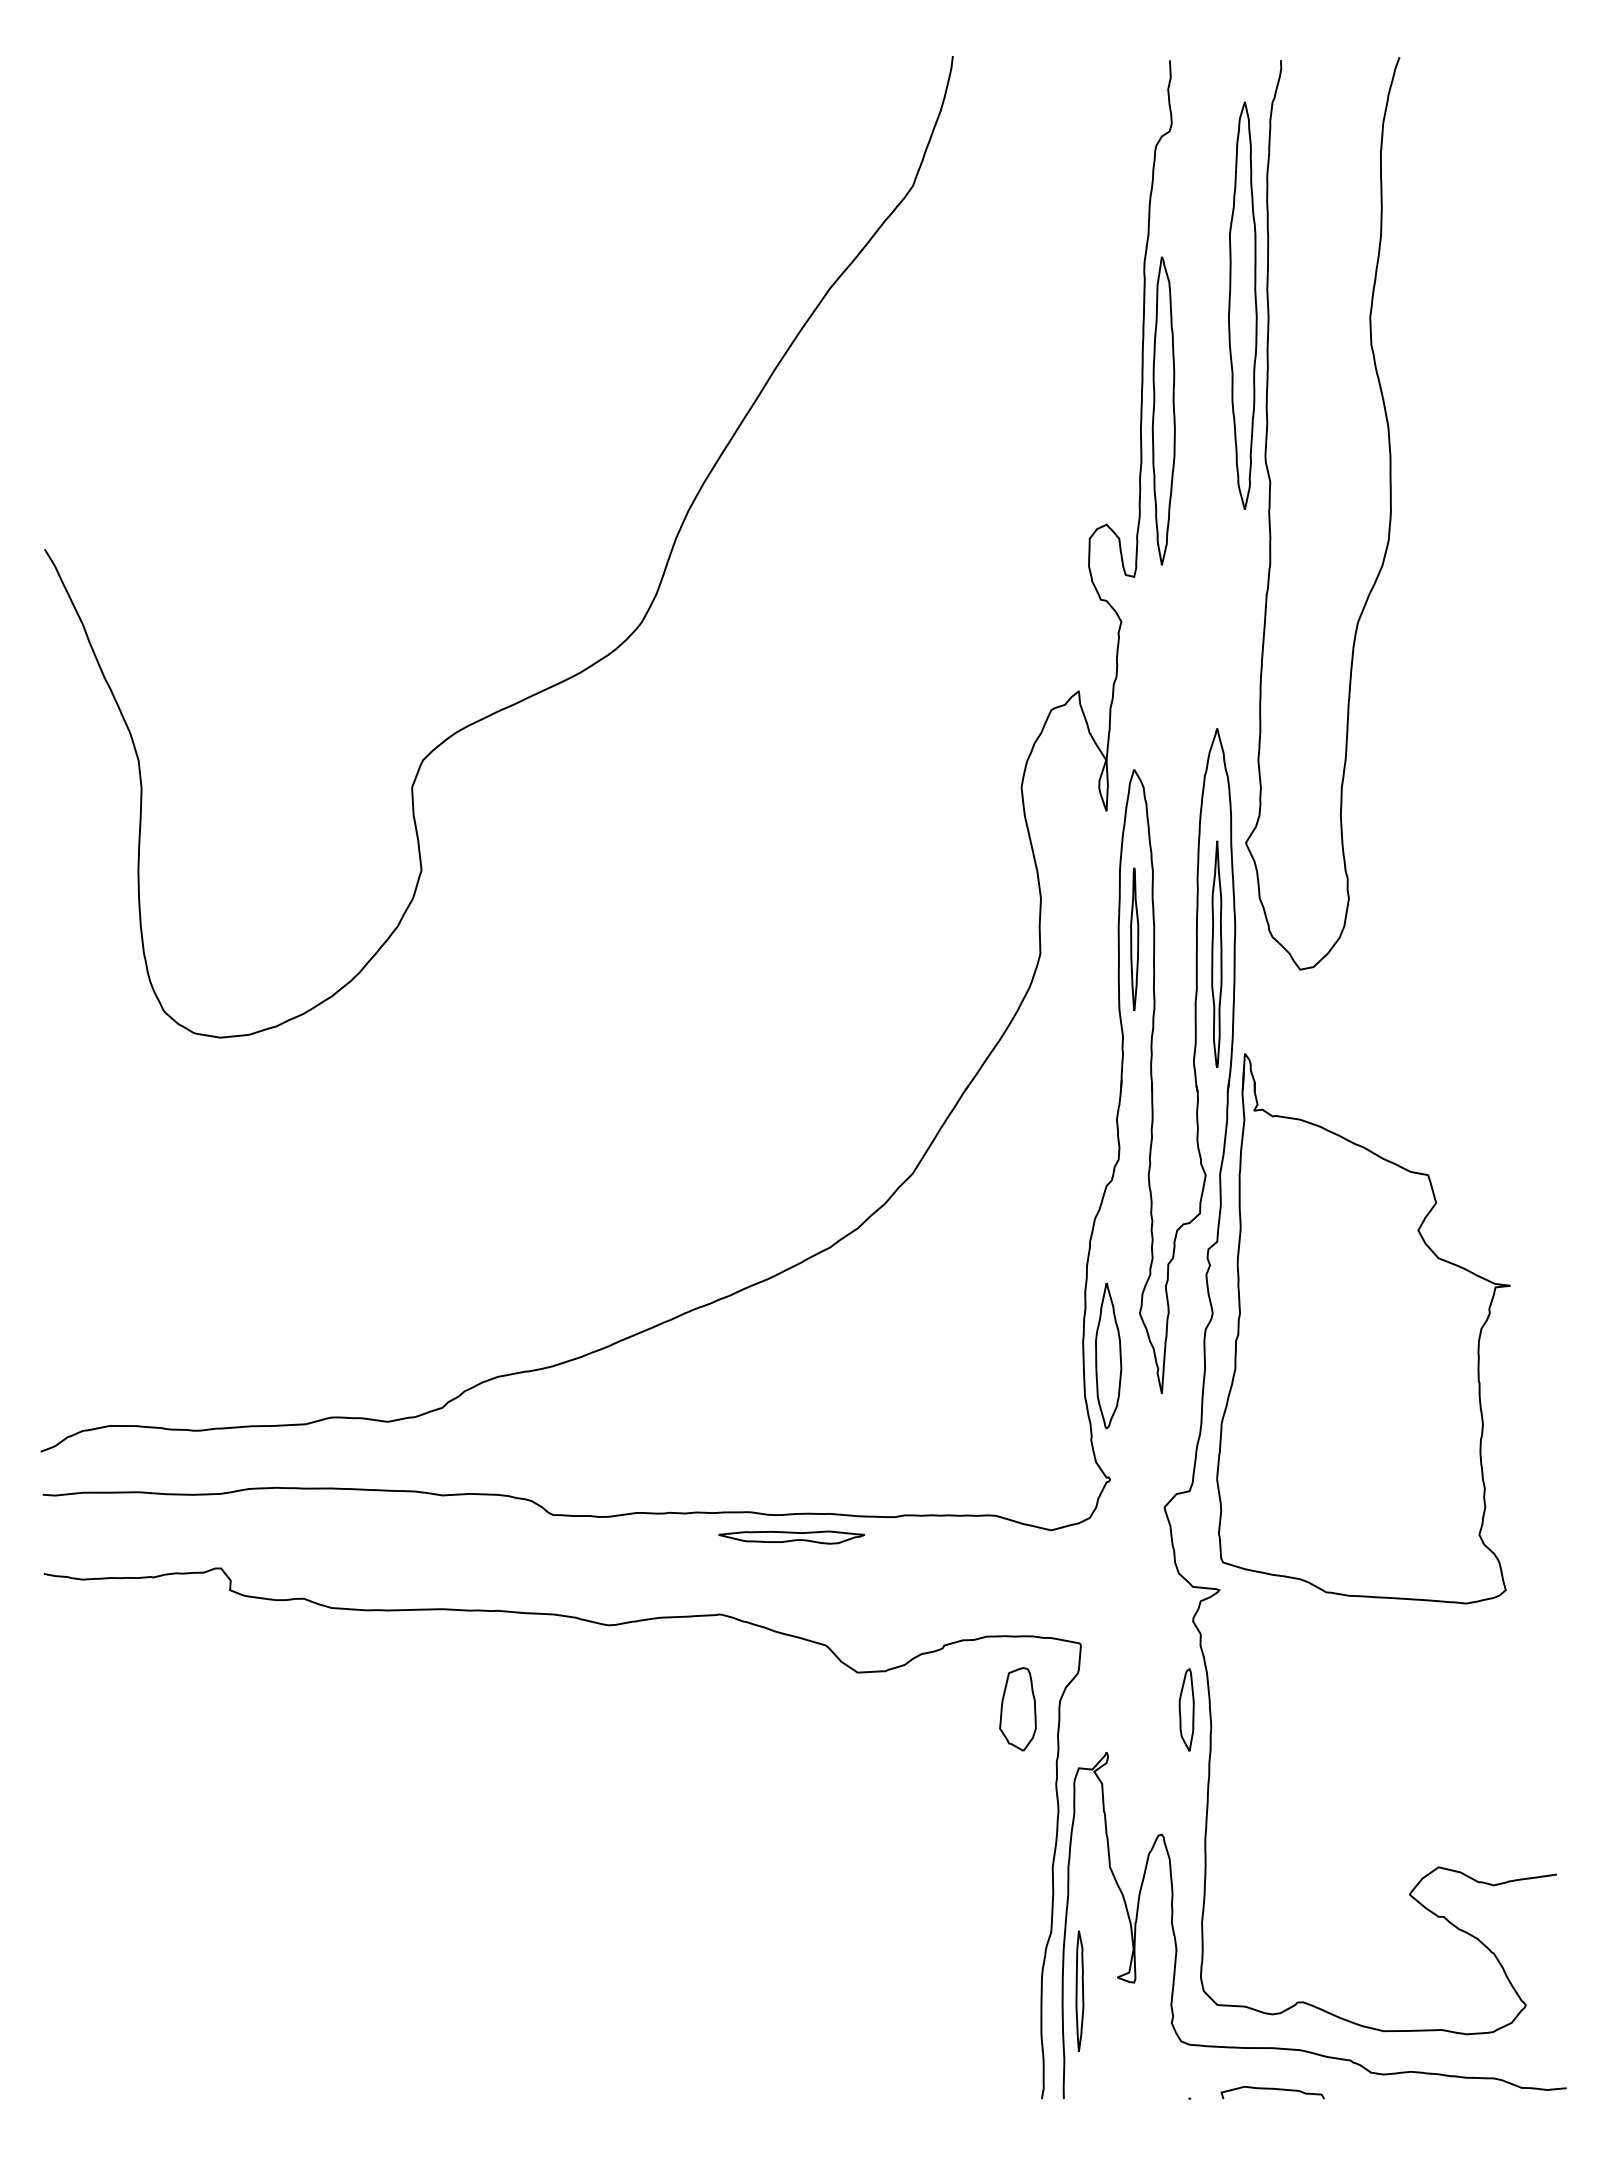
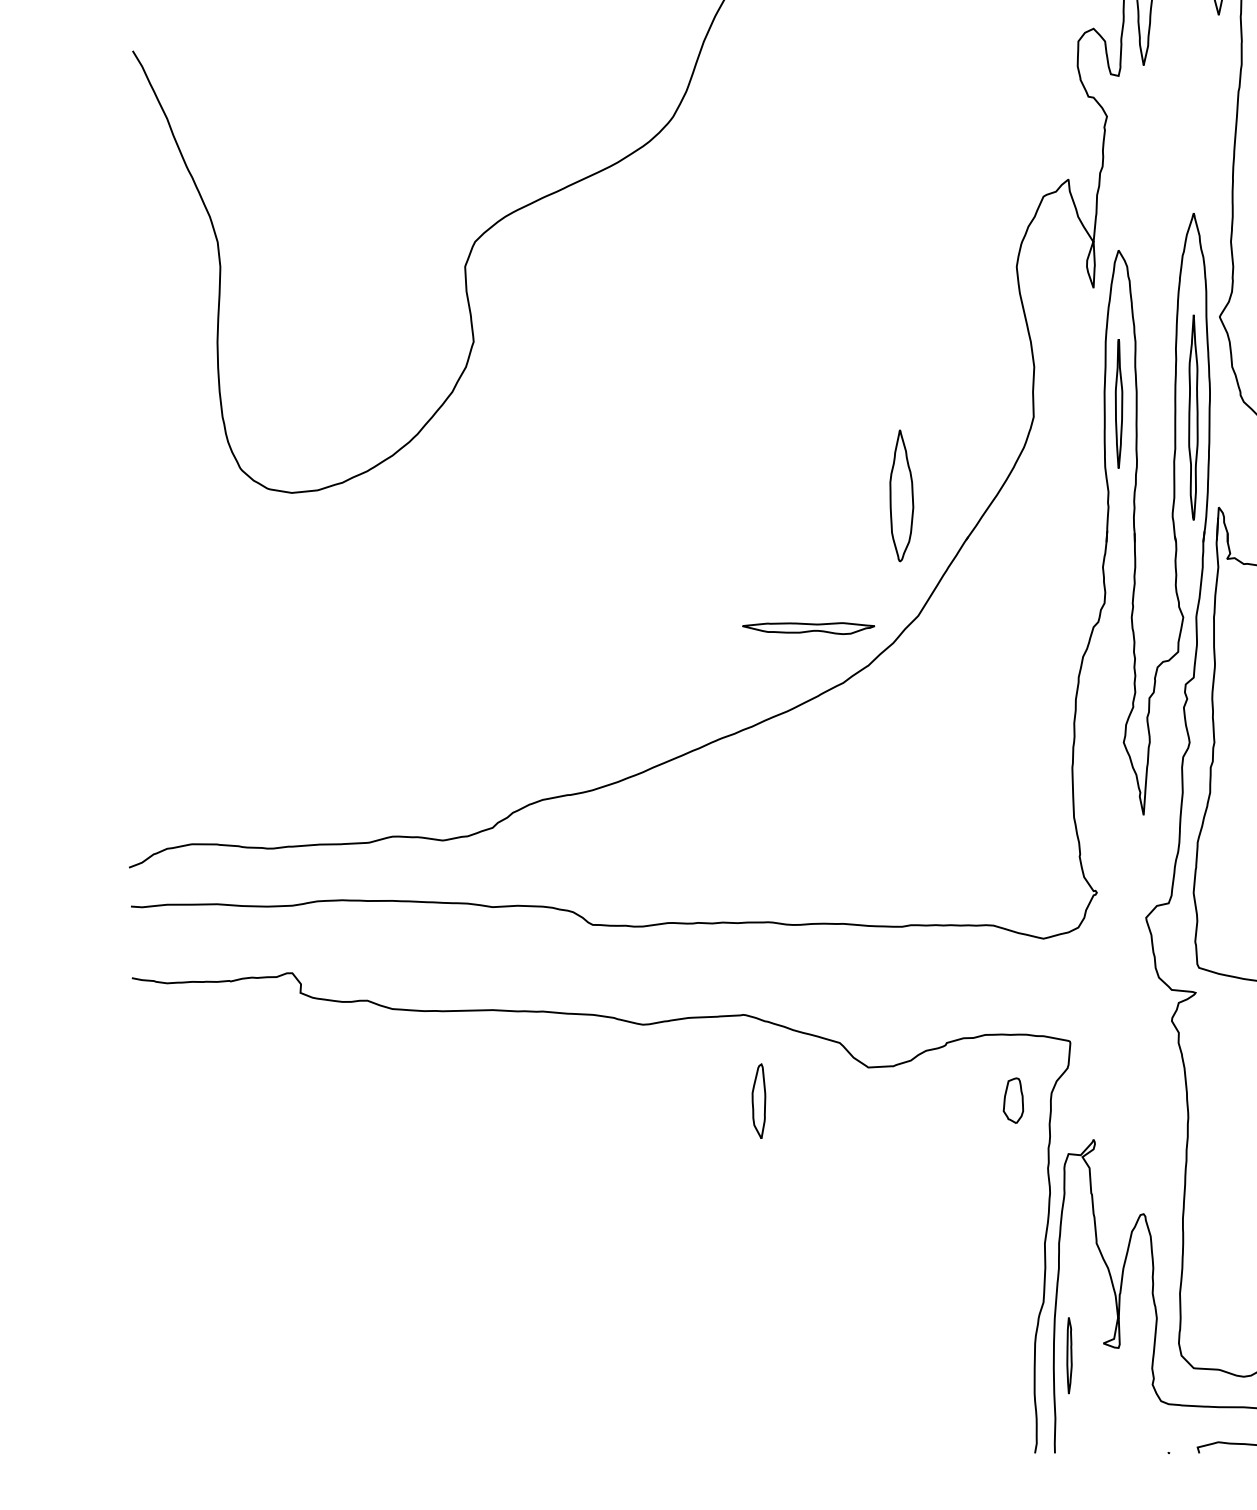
part: (1108, 1355) -> (901, 495), moved
part: (791, 1537) -> (808, 628), moved
part: (1017, 1709) -> (1013, 1100), size x0.6
part: (1186, 1709) -> (758, 1100), moved
part: (1079, 1990) -> (1069, 1355), size x0.7

